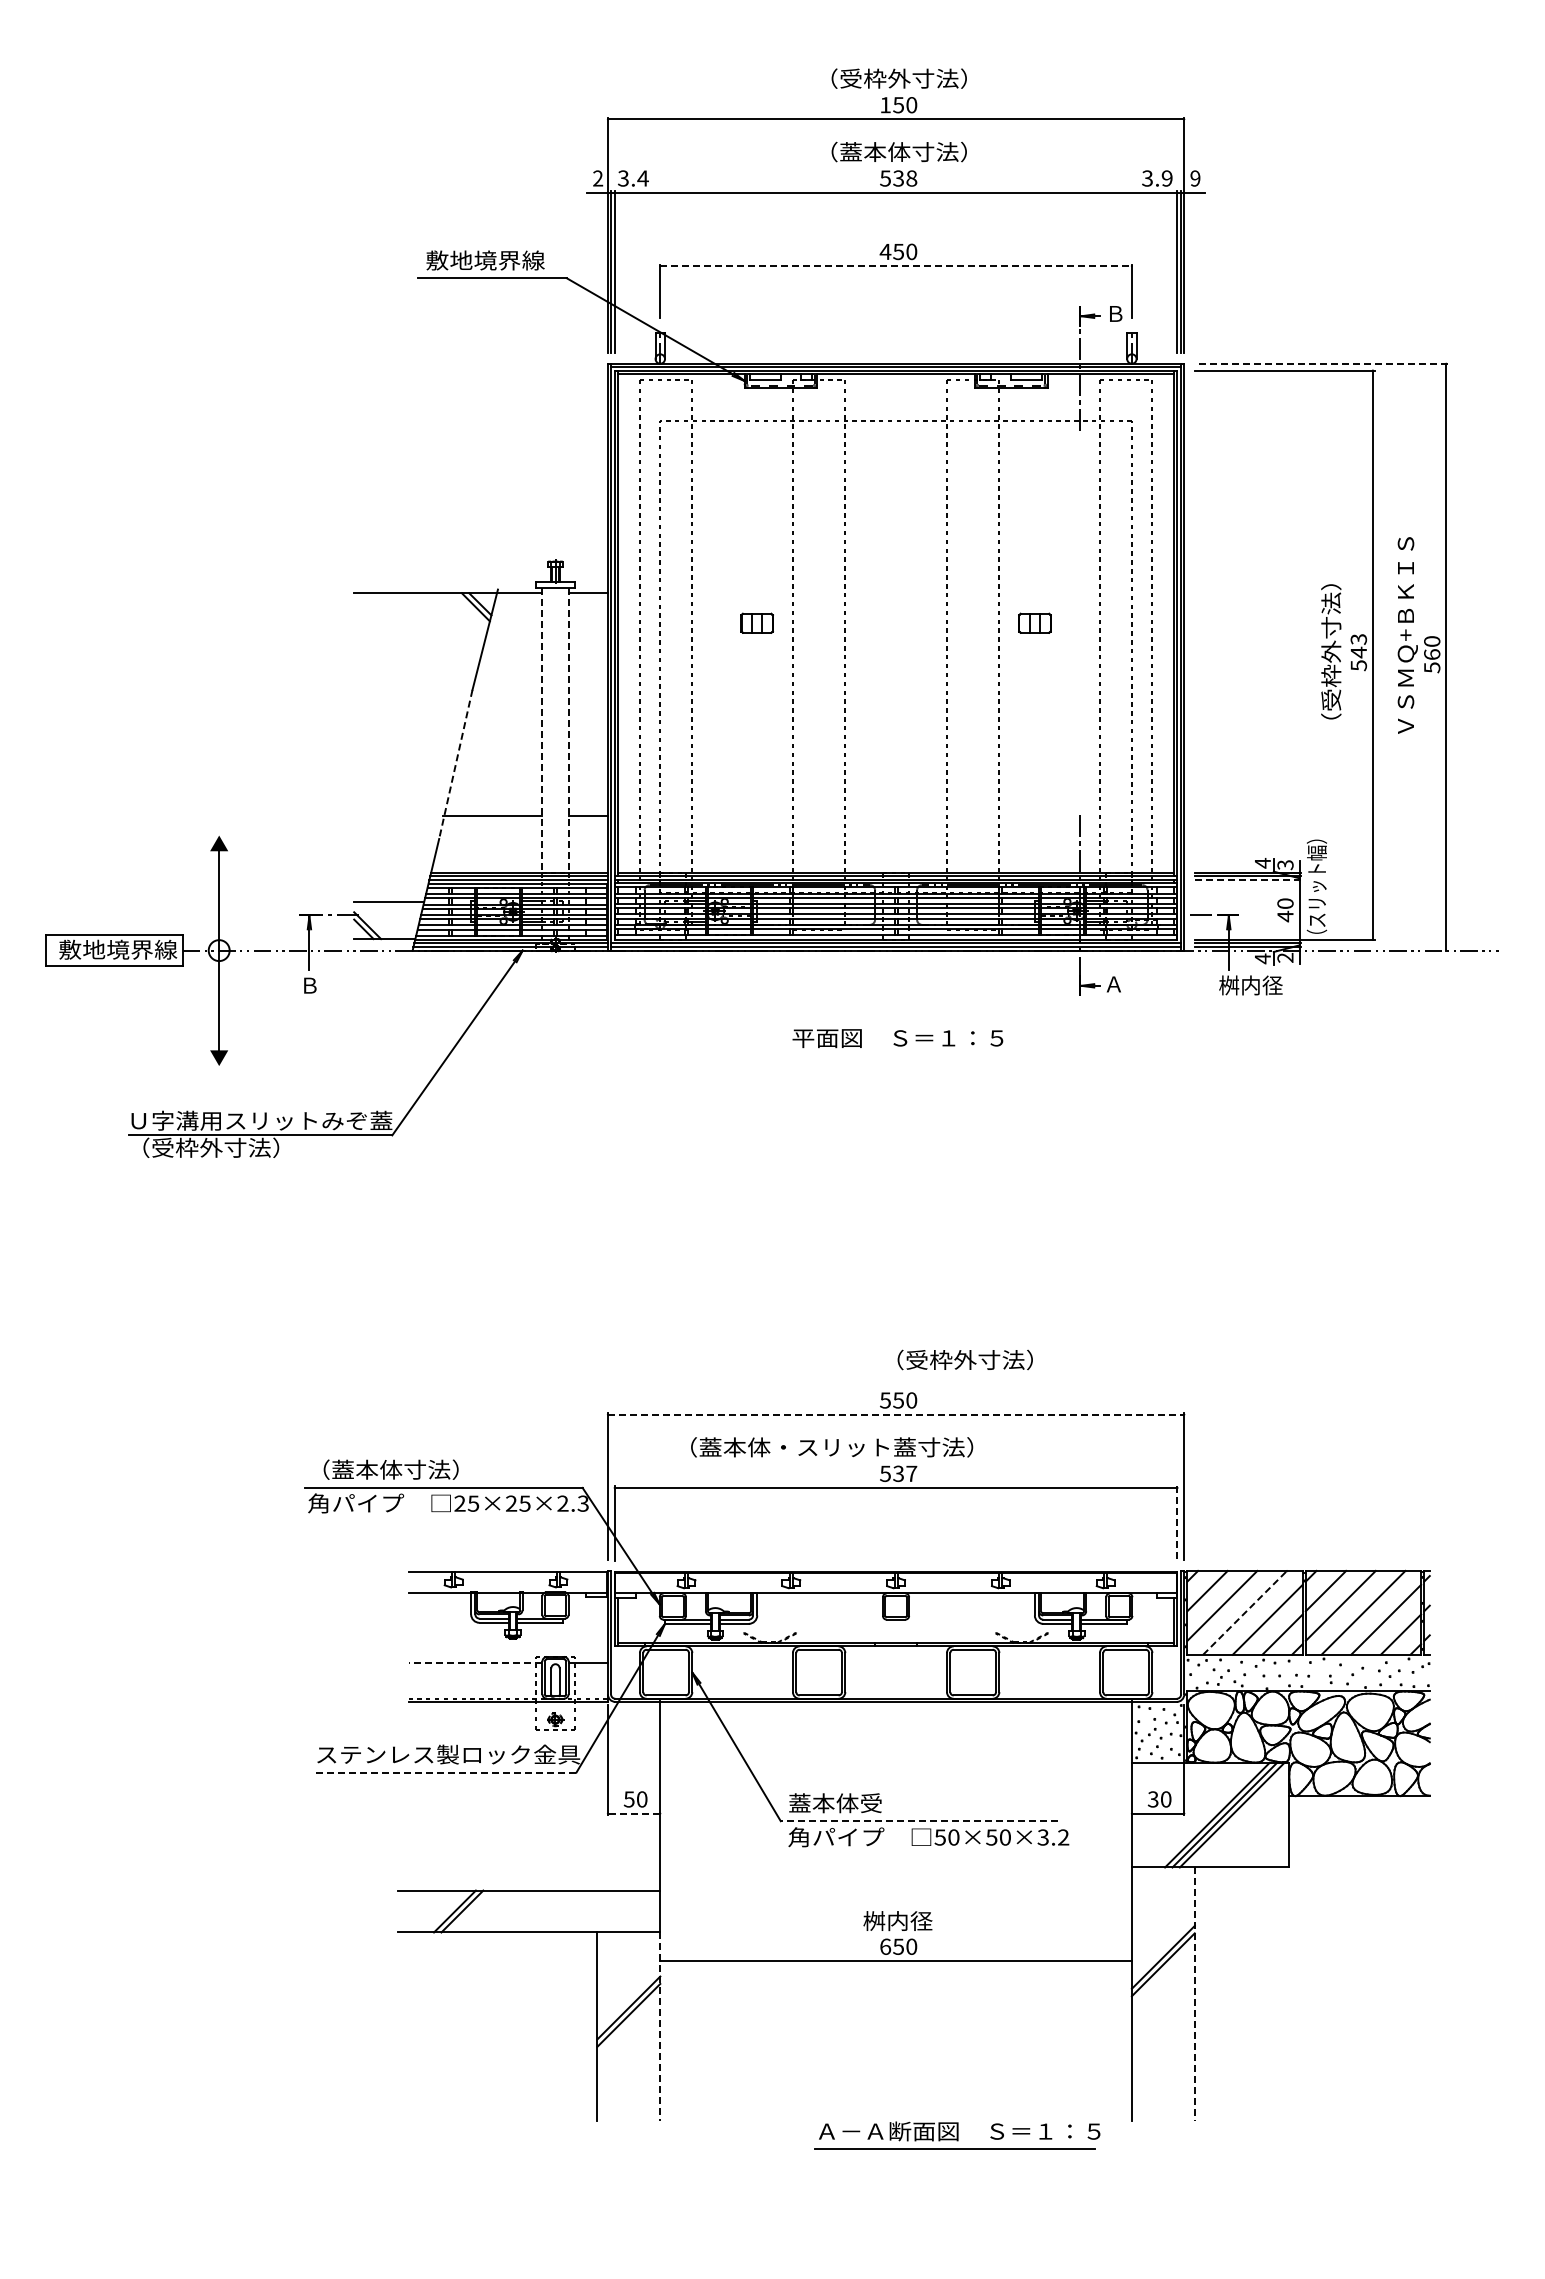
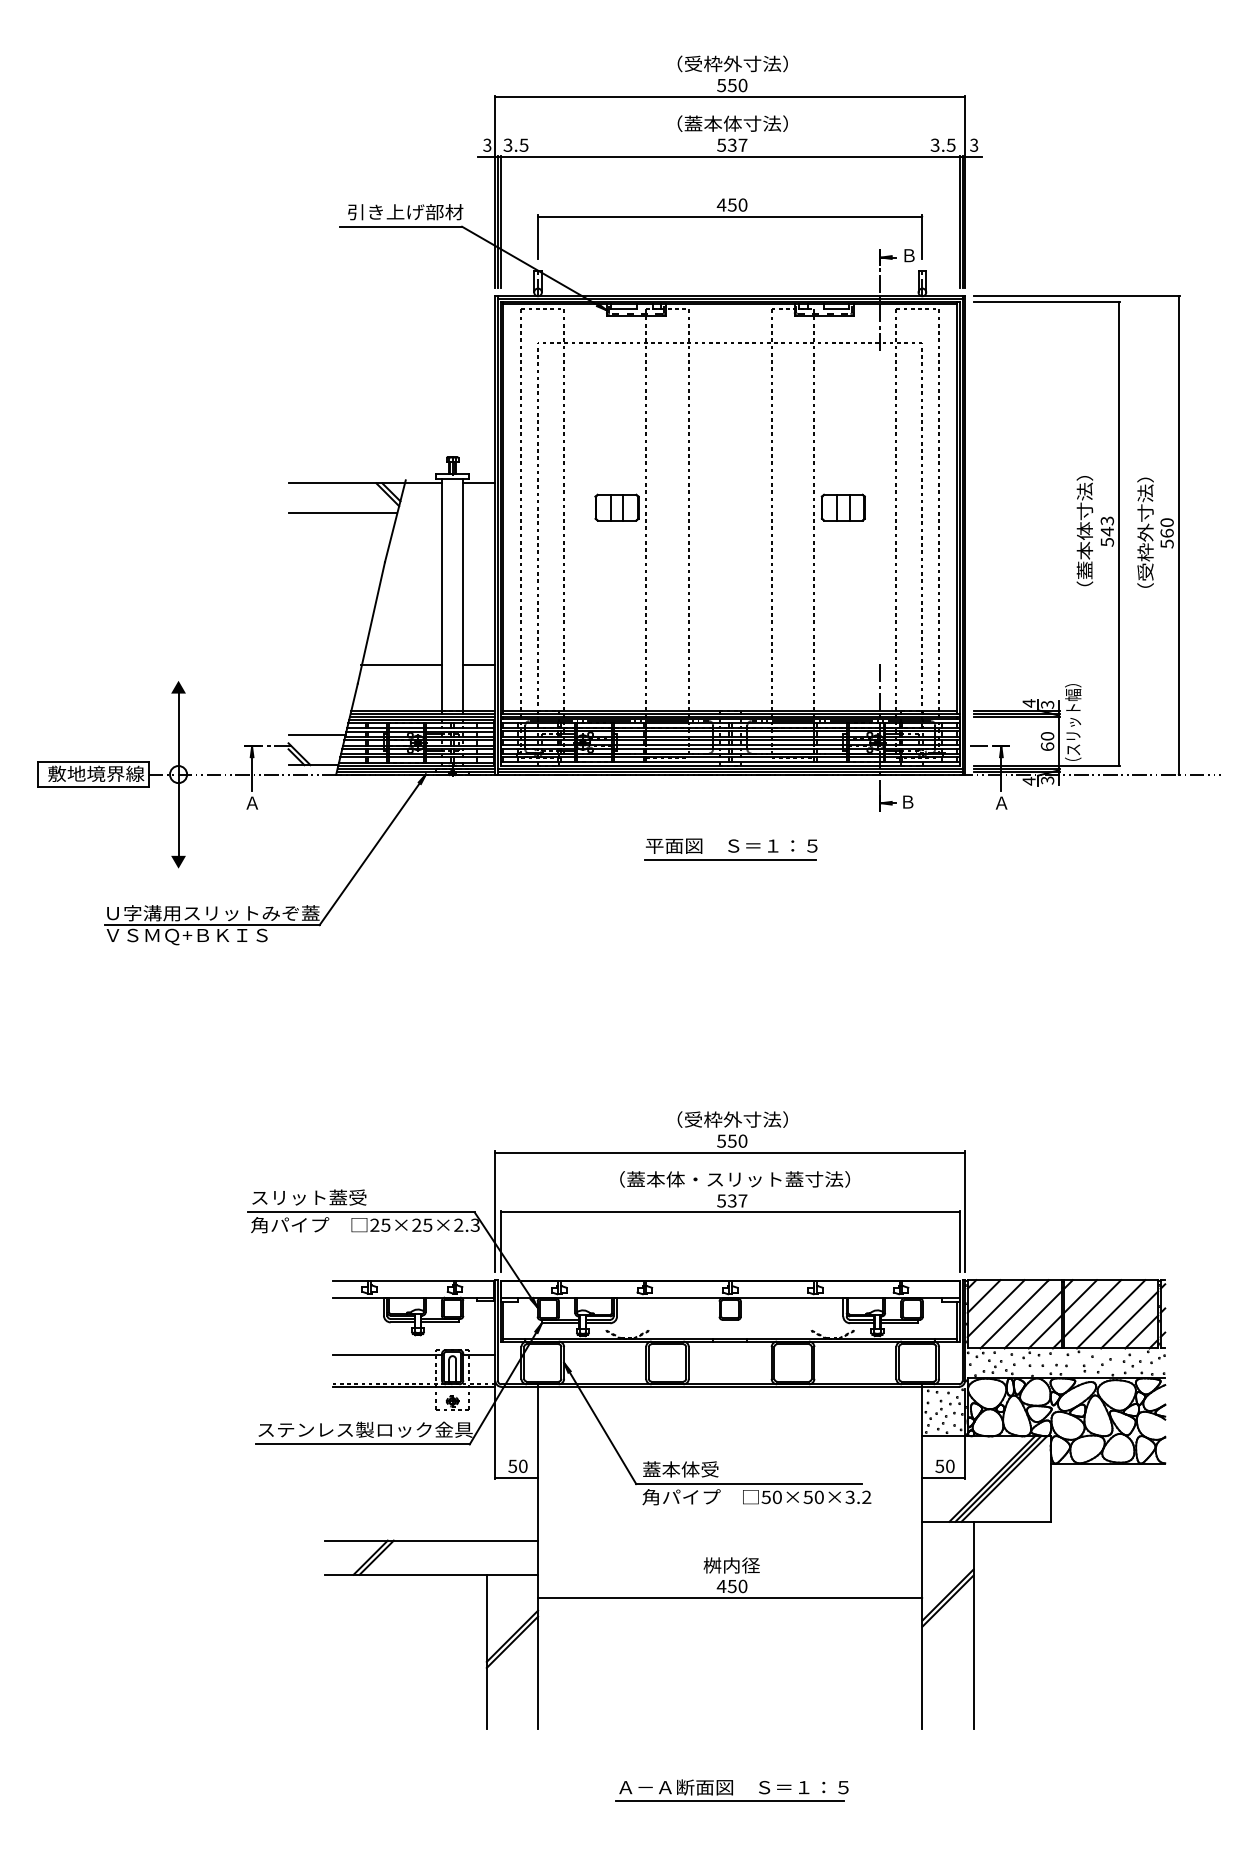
text: (885, 105) -> (721, 85), 150 -> 550
text: (598, 178) -> (487, 145), 2 -> 3
text: (642, 178) -> (523, 145), 3.4 -> 3.5
text: (911, 178) -> (742, 145), 538 -> 537
text: (1166, 178) -> (950, 145), 3.9 -> 3.5
text: (1195, 178) -> (974, 145), 9 -> 3
text: (497, 260) -> (405, 212), 敷地境界線 -> 引き上げ部材
line: (896, 266) -> (730, 217), dashed -> solid
line: (1321, 363) -> (1076, 296), dashed -> solid
part: (756, 623) -> (616, 507), size x1.67
part: (1034, 623) -> (843, 507), size x1.67
line: (420, 629) -> (342, 512), added
text: (1406, 635) -> (1146, 517), ＶＳＭＱ+ＢＫＩＳ -> （受枠外寸法）
text: (1331, 675) -> (1085, 550), （受枠外寸法） -> （蓋本体寸法）
line: (542, 730) -> (442, 595), dashed -> solid
line: (568, 730) -> (463, 595), dashed -> solid
line: (455, 764) -> (371, 622), dashed -> solid
line: (1247, 880) -> (1016, 717), dashed -> solid
text: (1285, 916) -> (1047, 746), 40 -> 60
text: (1285, 957) -> (1047, 780), 2 -> 3
text: (1113, 984) -> (907, 802), Ａ -> Ｂ
text: (309, 985) -> (252, 802), Ｂ -> Ａ
text: (1250, 985) -> (1019, 802), 桝内径 -> Ａ
line: (895, 1055) -> (729, 860), added
text: (229, 1148) -> (186, 935), （受枠外寸法） -> ＶＳＭＱ+ＢＫＩＳ
text: (964, 1359) -> (732, 1119), moved
line: (896, 1414) -> (730, 1152), dashed -> solid
text: (832, 1447) -> (735, 1179), moved
text: (383, 1469) -> (312, 1197), （蓋本体寸法） -> スリット蓋受
line: (1177, 1524) -> (959, 1242), dashed -> solid
line: (1245, 1612) -> (1014, 1313), dashed -> solid
line: (475, 1663) -> (387, 1355), dashed -> solid
line: (445, 1772) -> (362, 1444), dashed -> solid
text: (1153, 1799) -> (940, 1466), 30 -> 50
line: (633, 1813) -> (516, 1477), dashed -> solid
line: (918, 1821) -> (748, 1484), dashed -> solid
text: (885, 1946) -> (721, 1586), 650 -> 450
line: (1194, 1994) -> (973, 1625), dashed -> solid
line: (660, 2027) -> (538, 1652), dashed -> solid
part: (957, 2135) -> (732, 1790), moved

